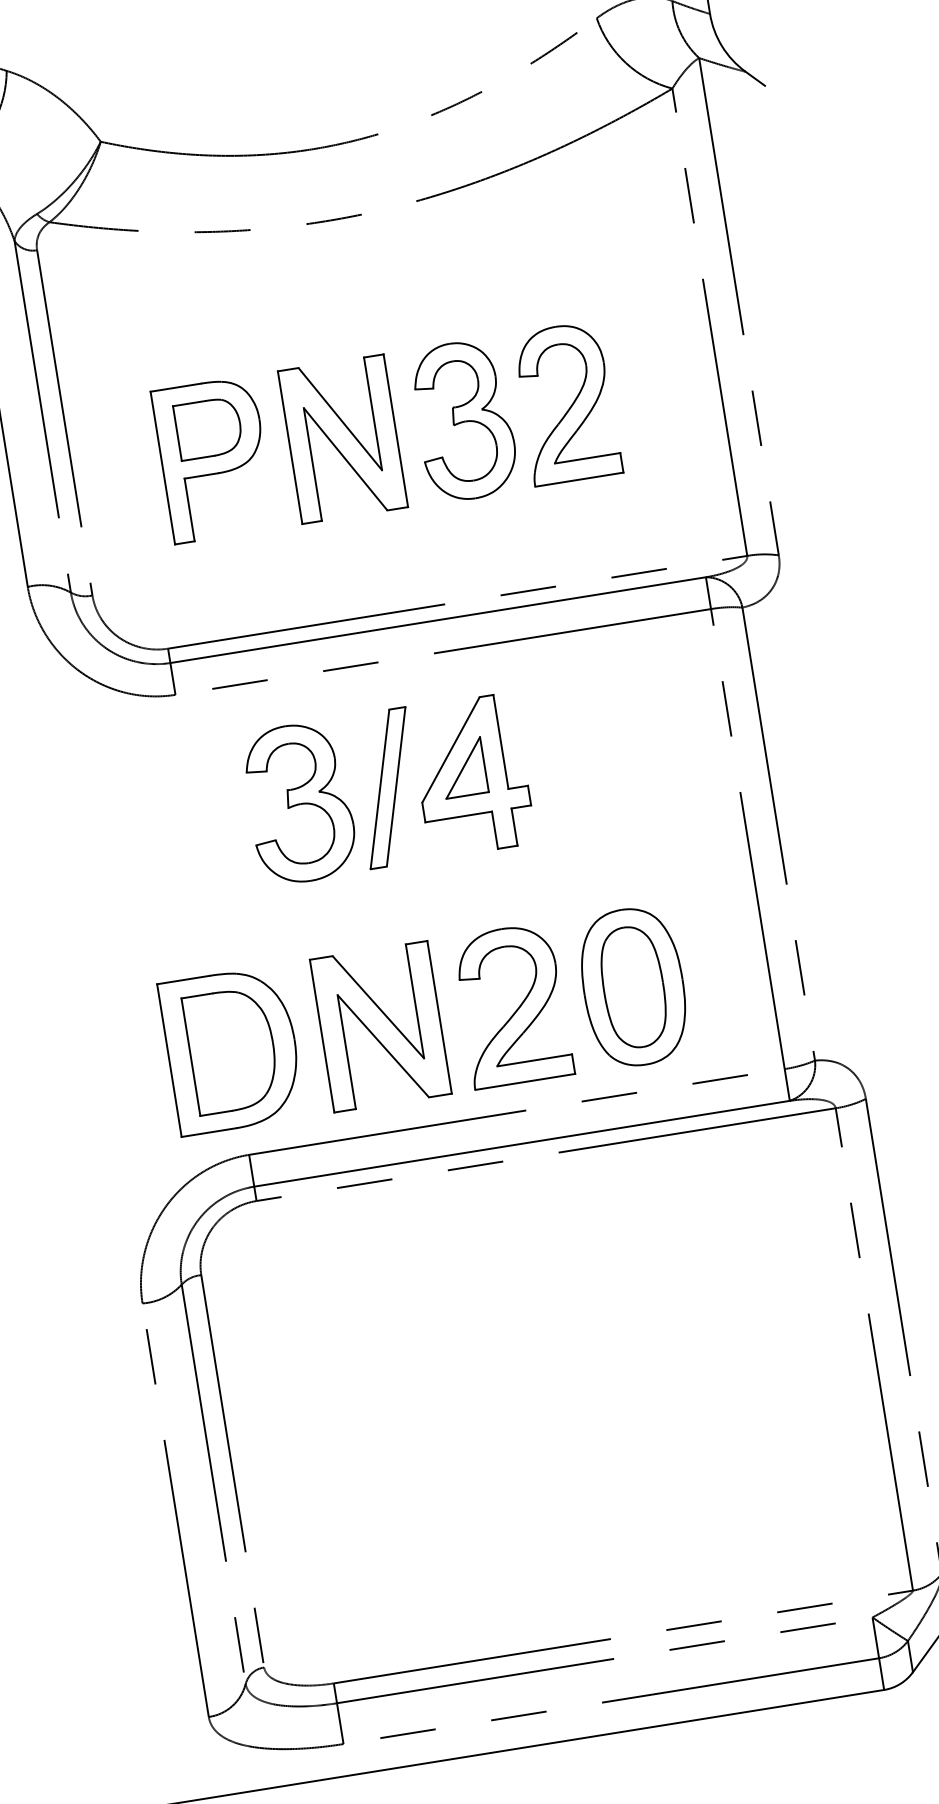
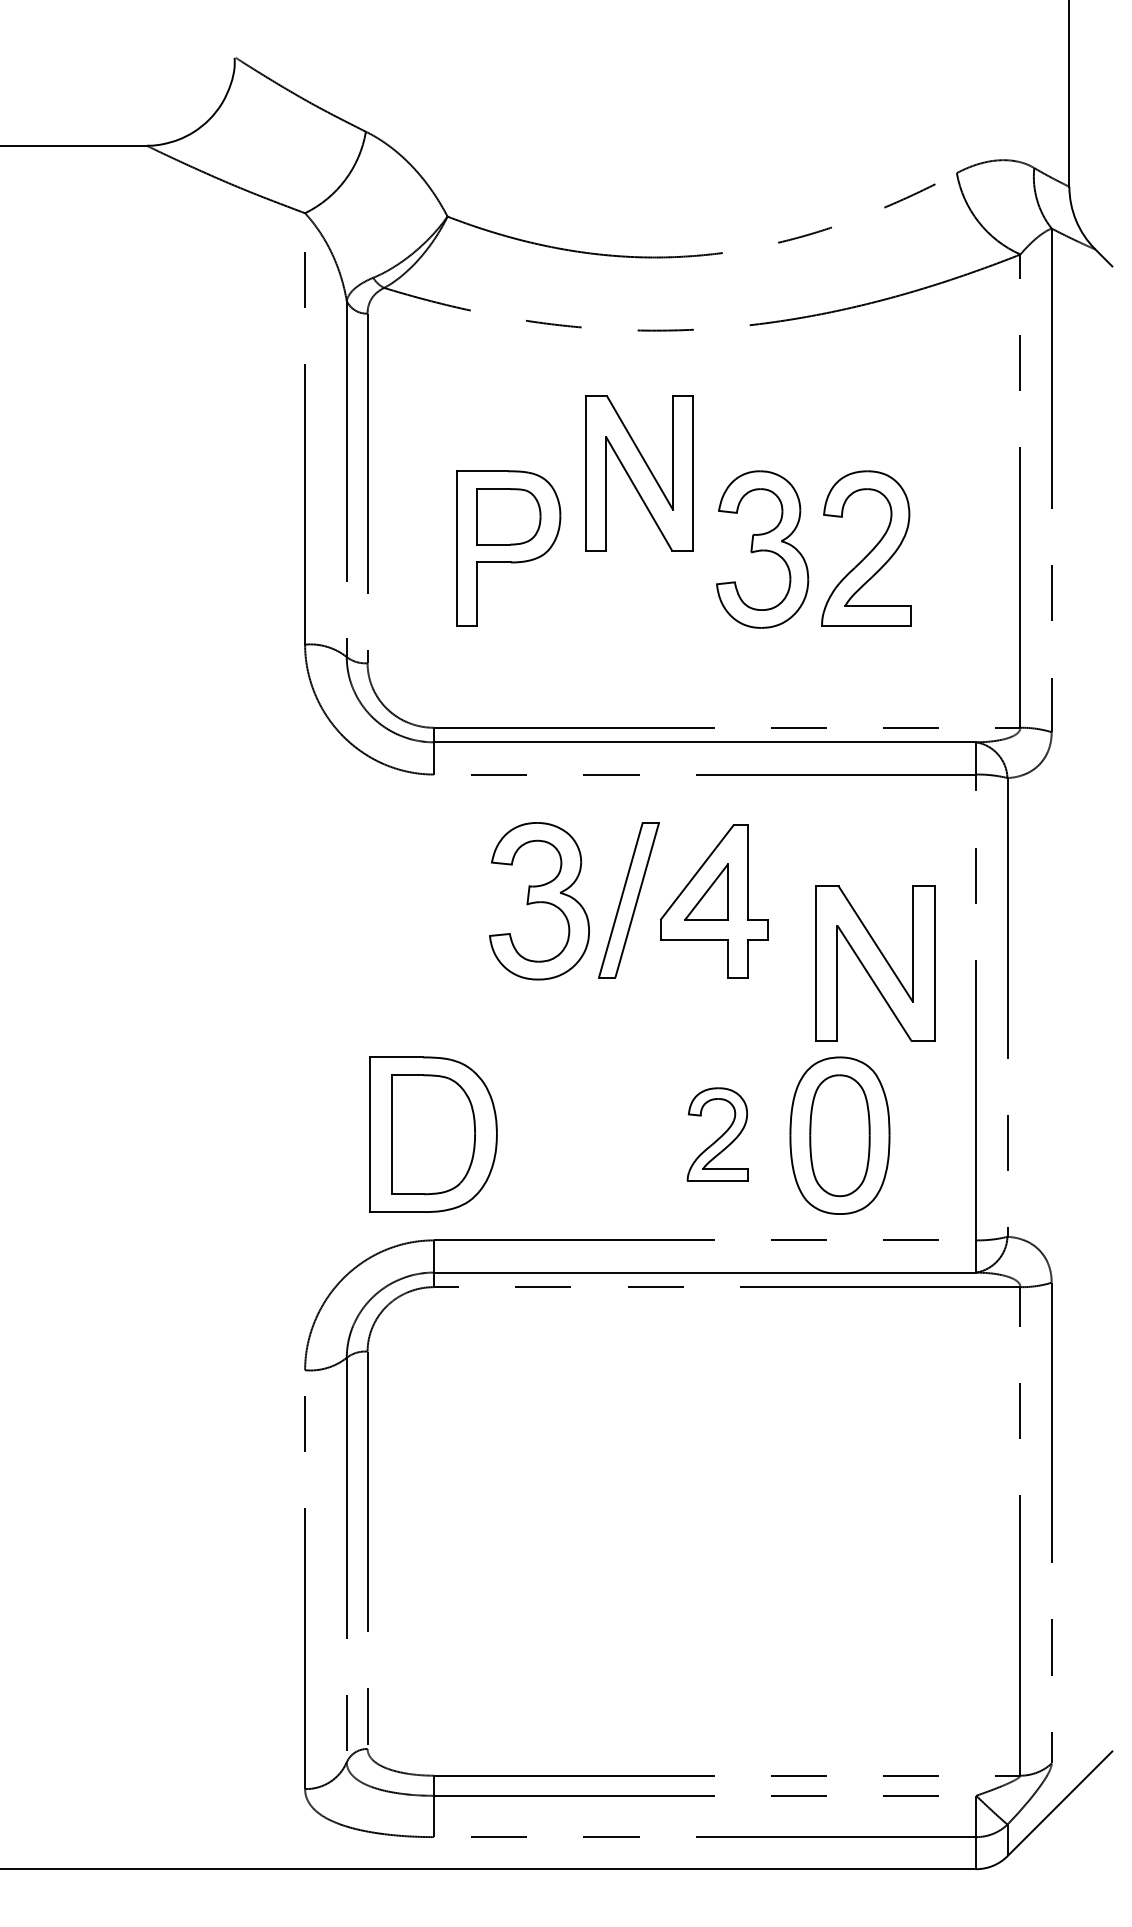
part: (342, 439) -> (639, 473), moved
part: (512, 1005) -> (717, 1134), size x0.6
part: (381, 1026) -> (875, 963), moved

